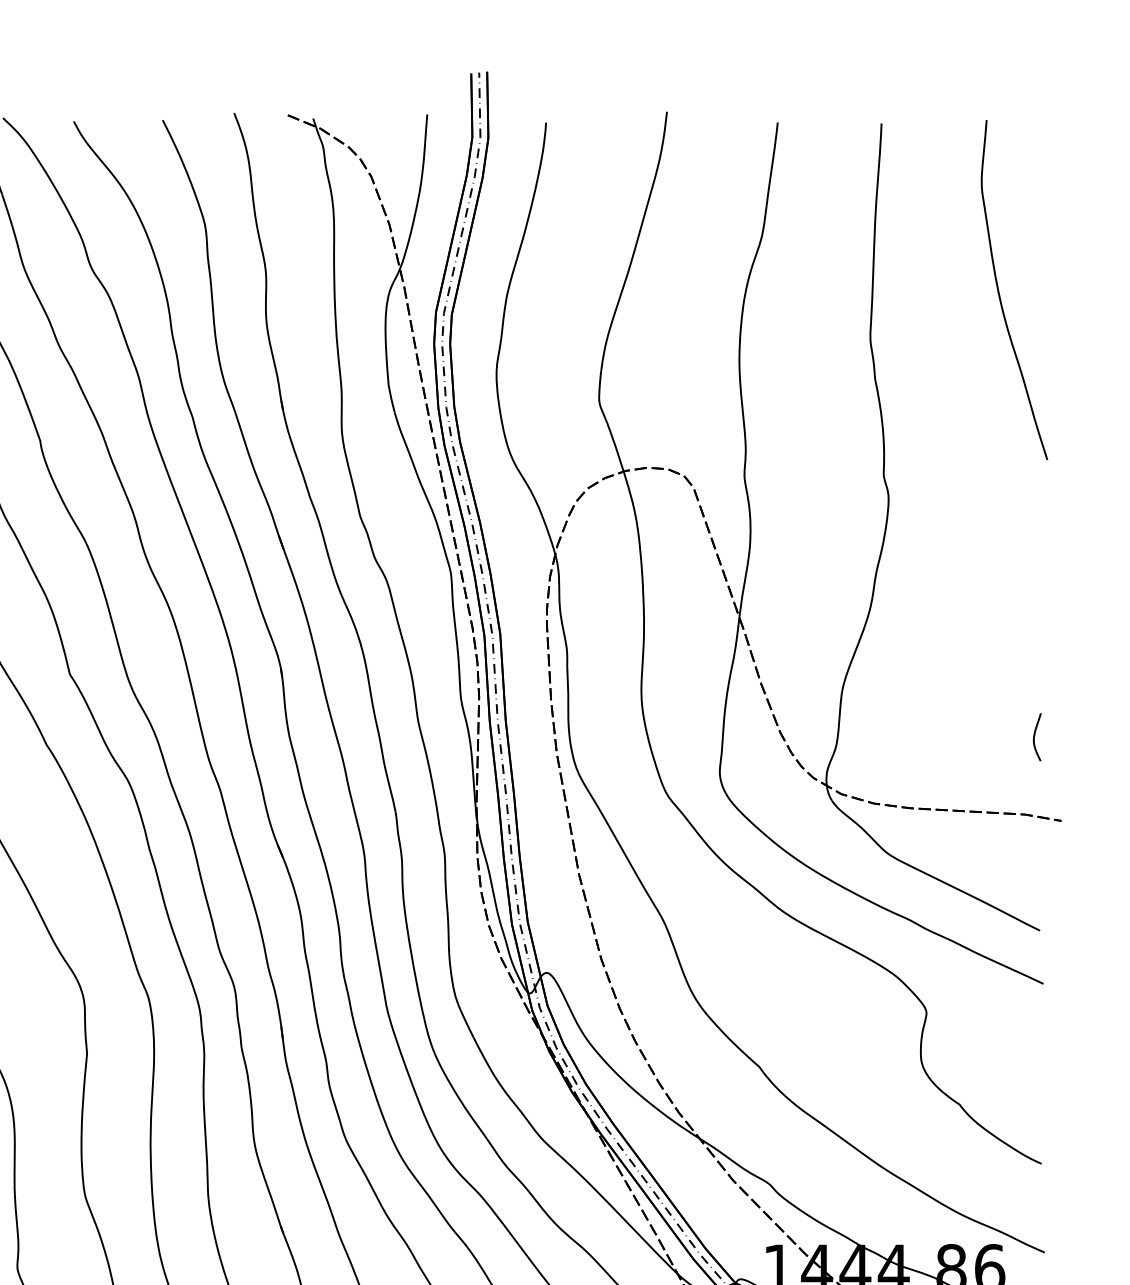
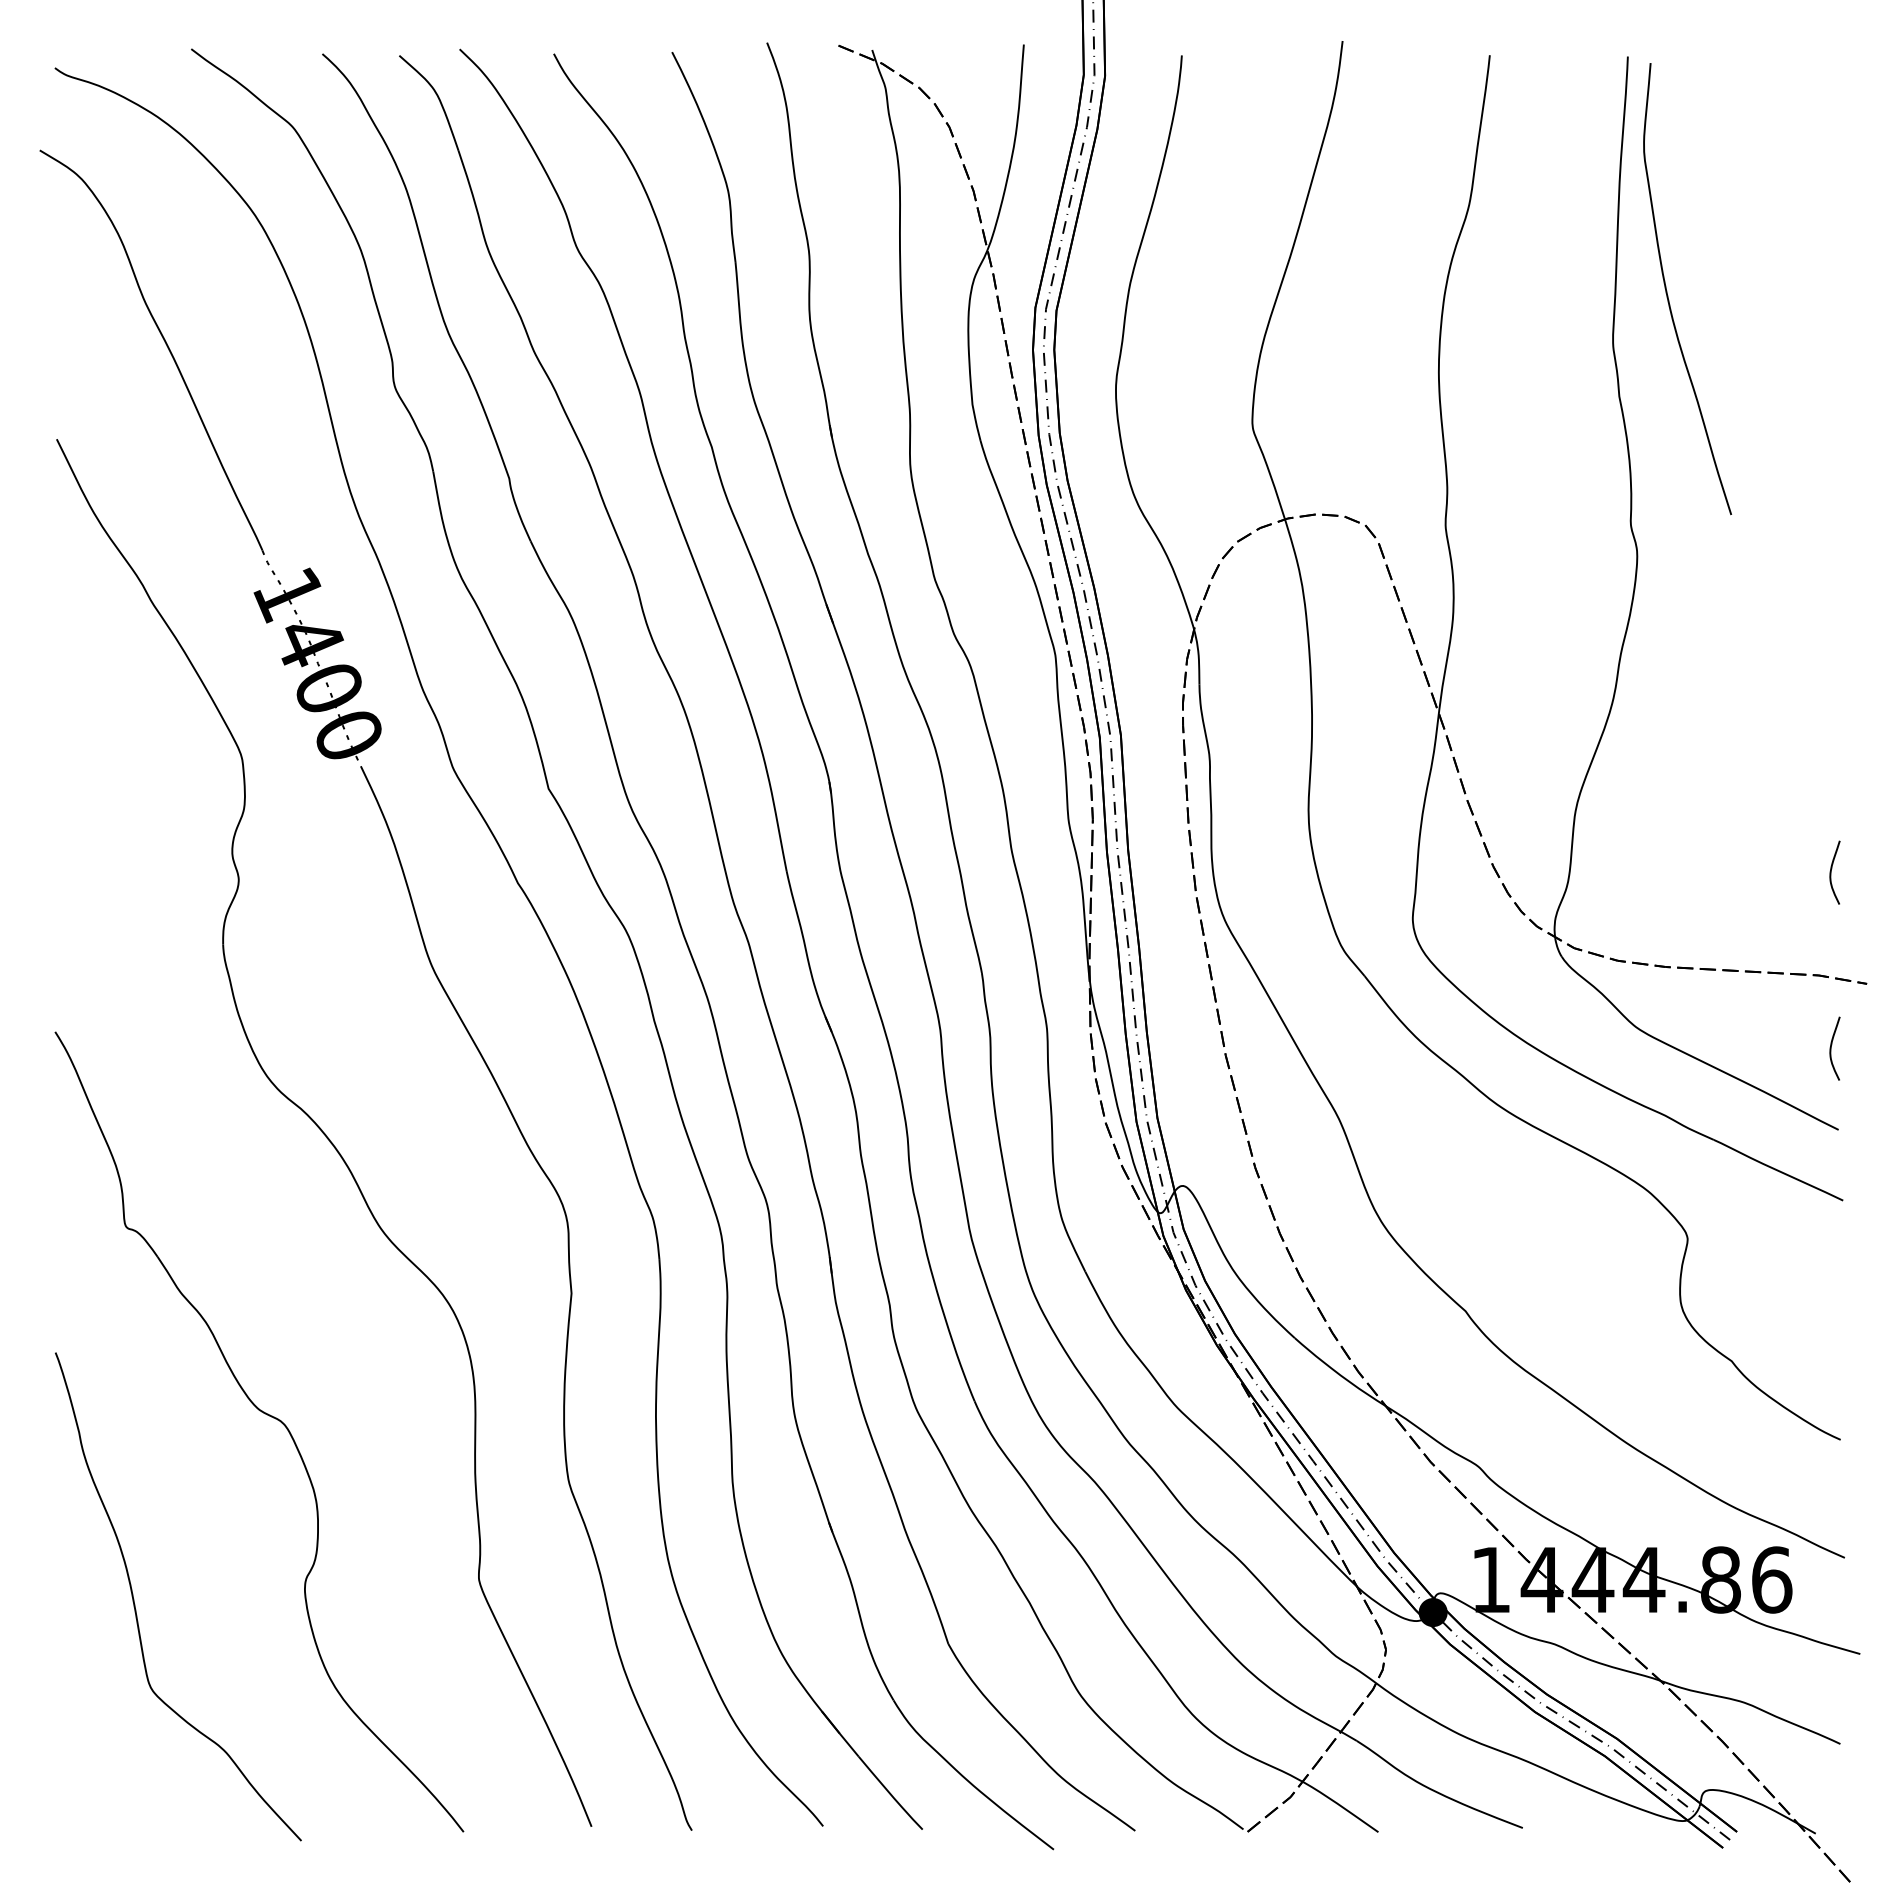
curve: (1000, 294) -> (1668, 295), moved
curve: (1034, 869) -> (1831, 1048), added

